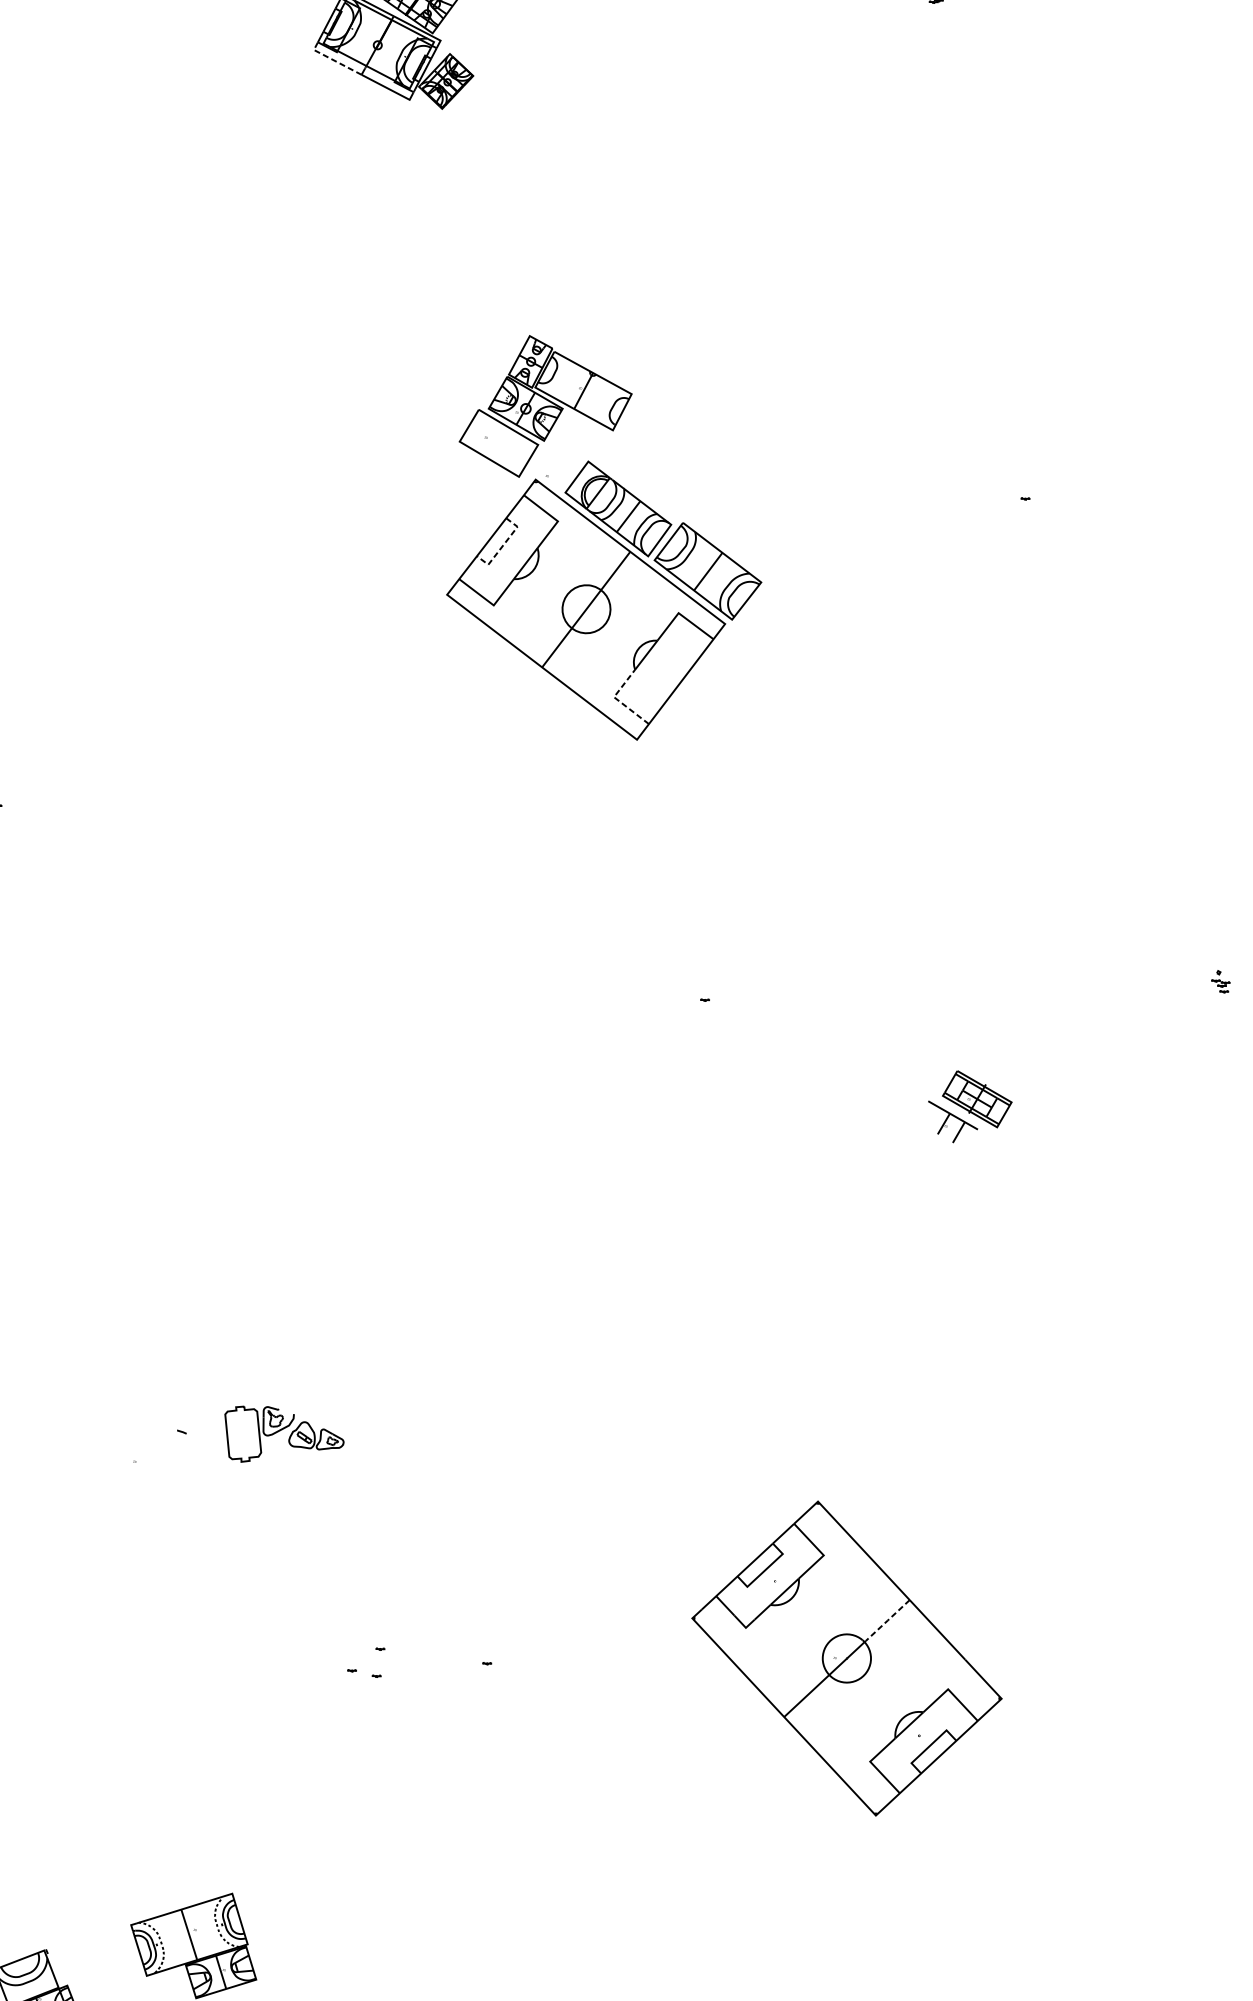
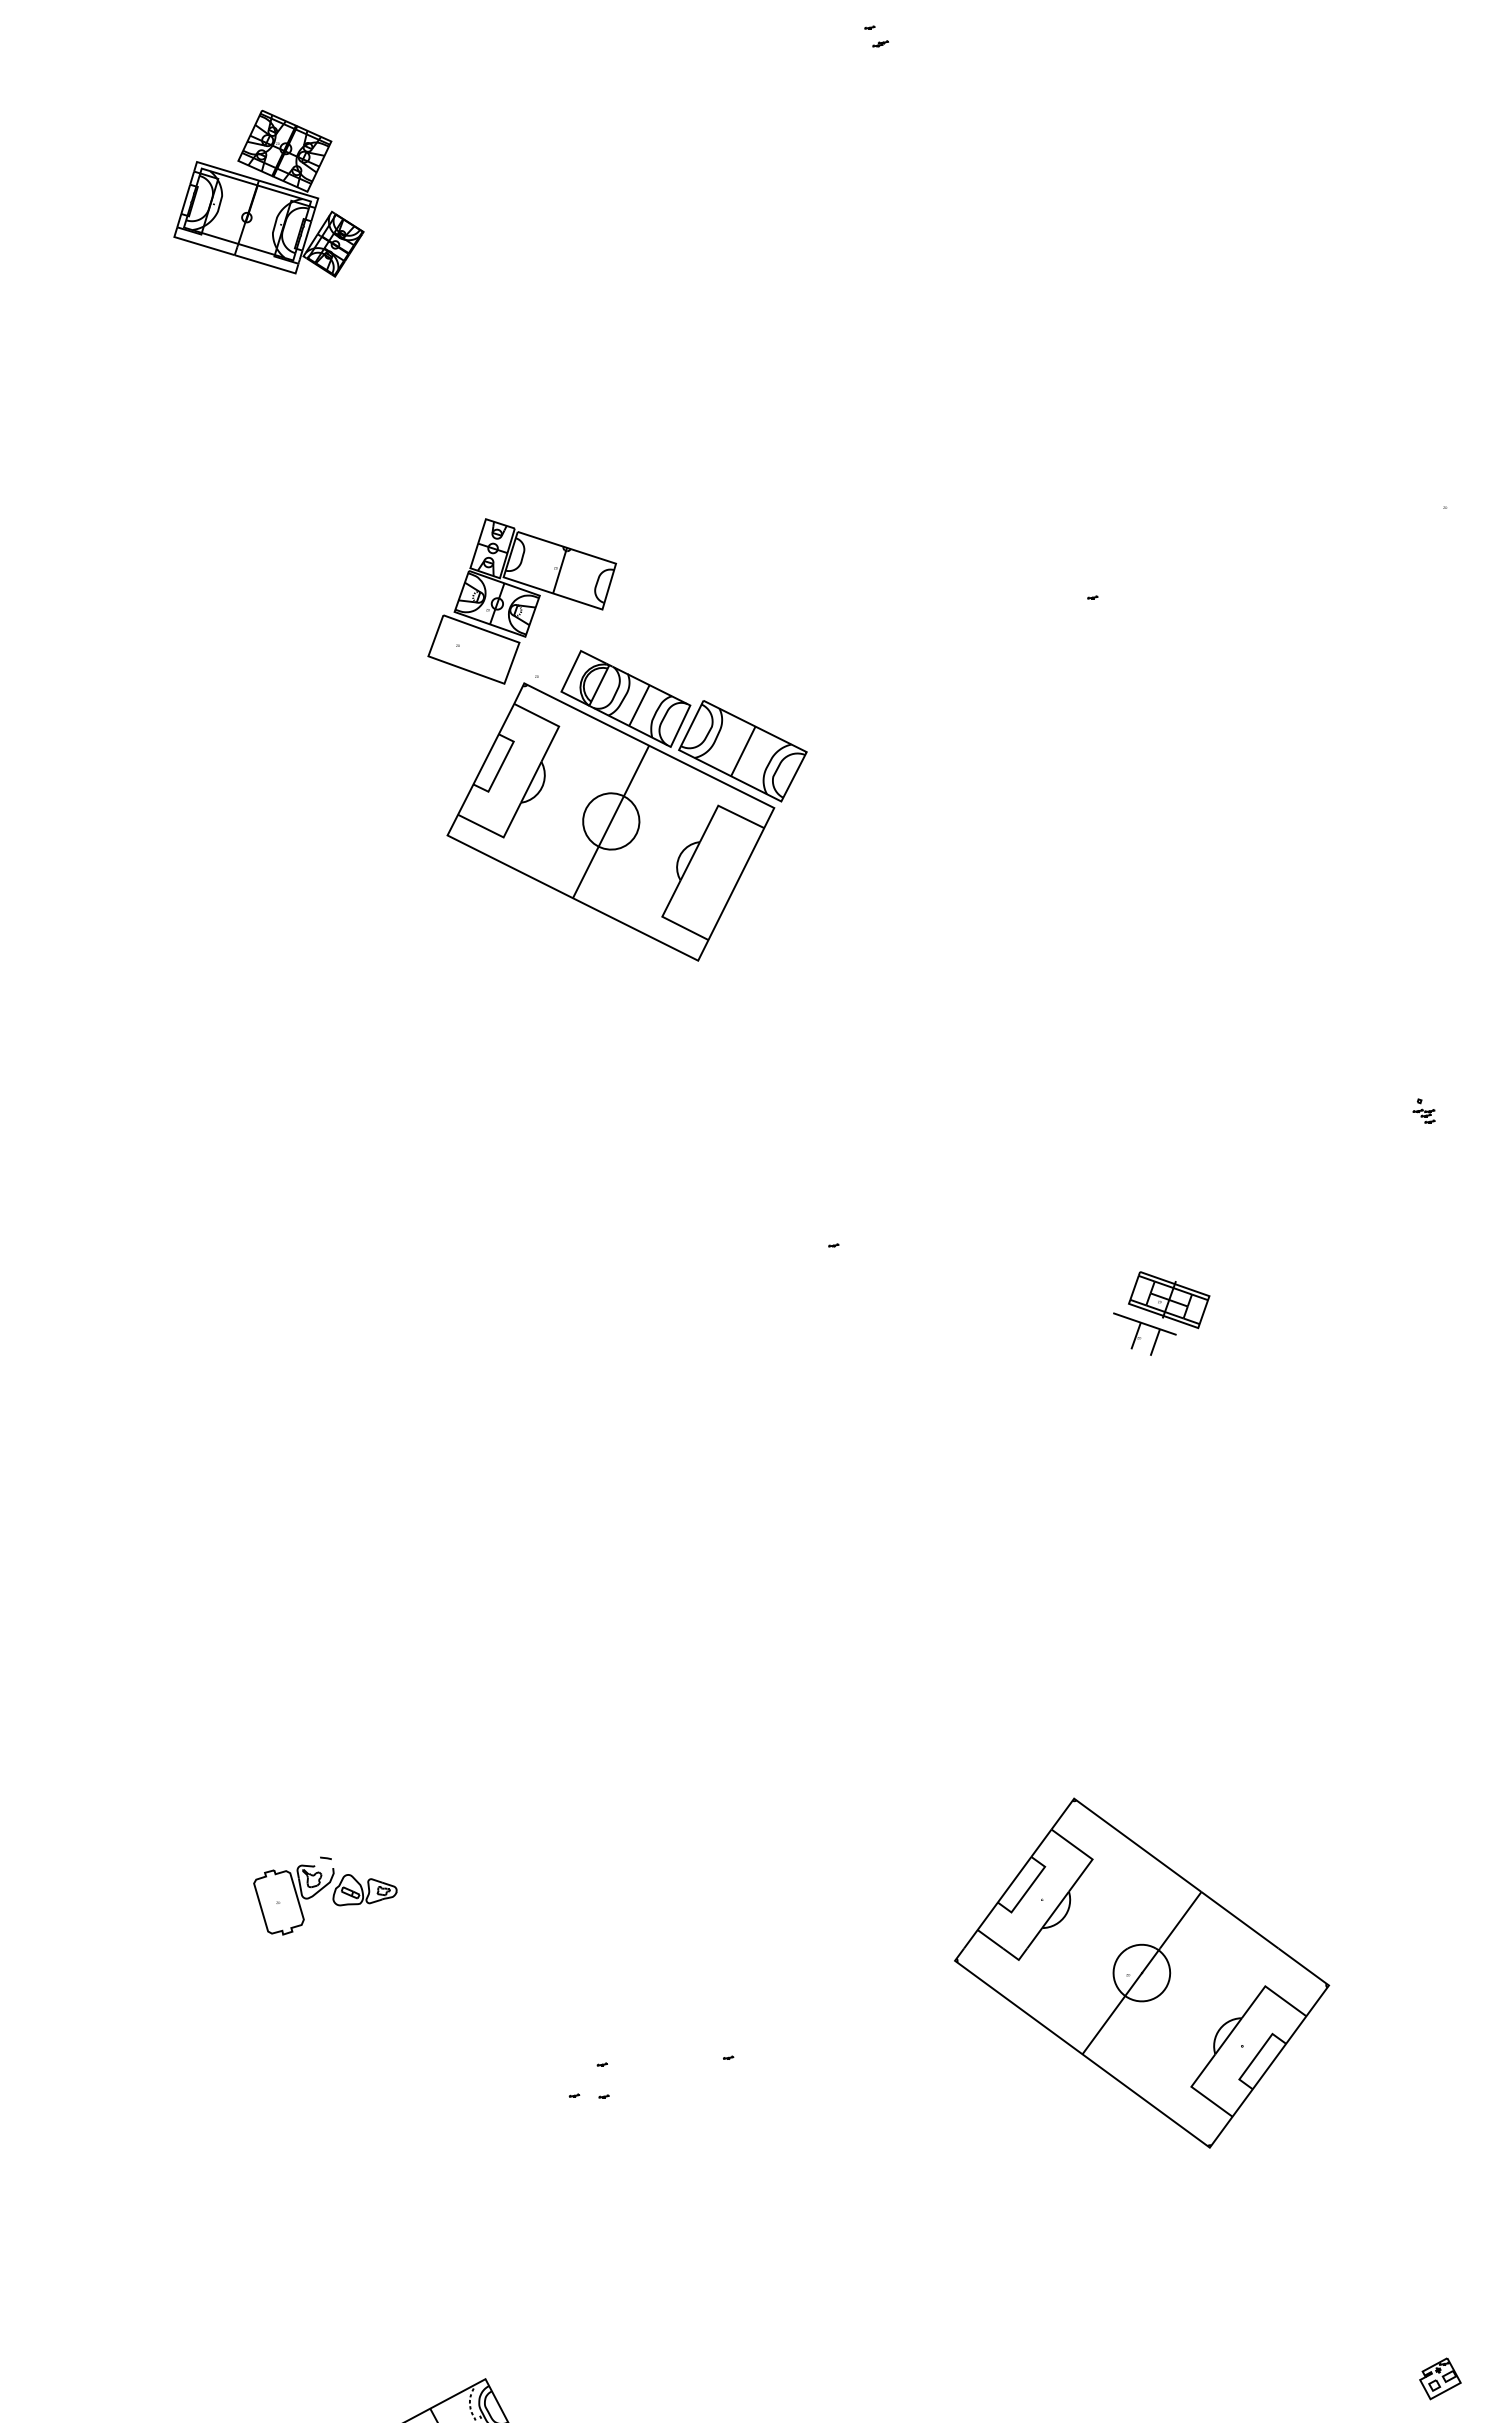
line: (332, 60) -> (198, 244), dashed -> solid
line: (502, 546) -> (500, 767), dashed -> solid
line: (617, 699) -> (666, 918), dashed -> solid
part: (288, 1440) -> (332, 1899), moved
line: (887, 1620) -> (1180, 1920), dashed -> solid

